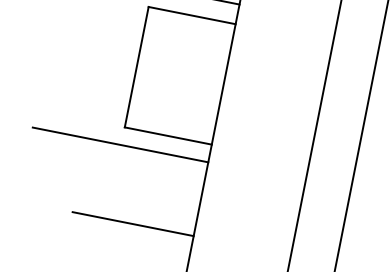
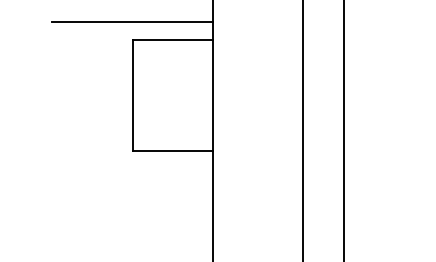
line: (120, 144) -> (132, 167), removed
line: (133, 224) -> (157, 235), removed

